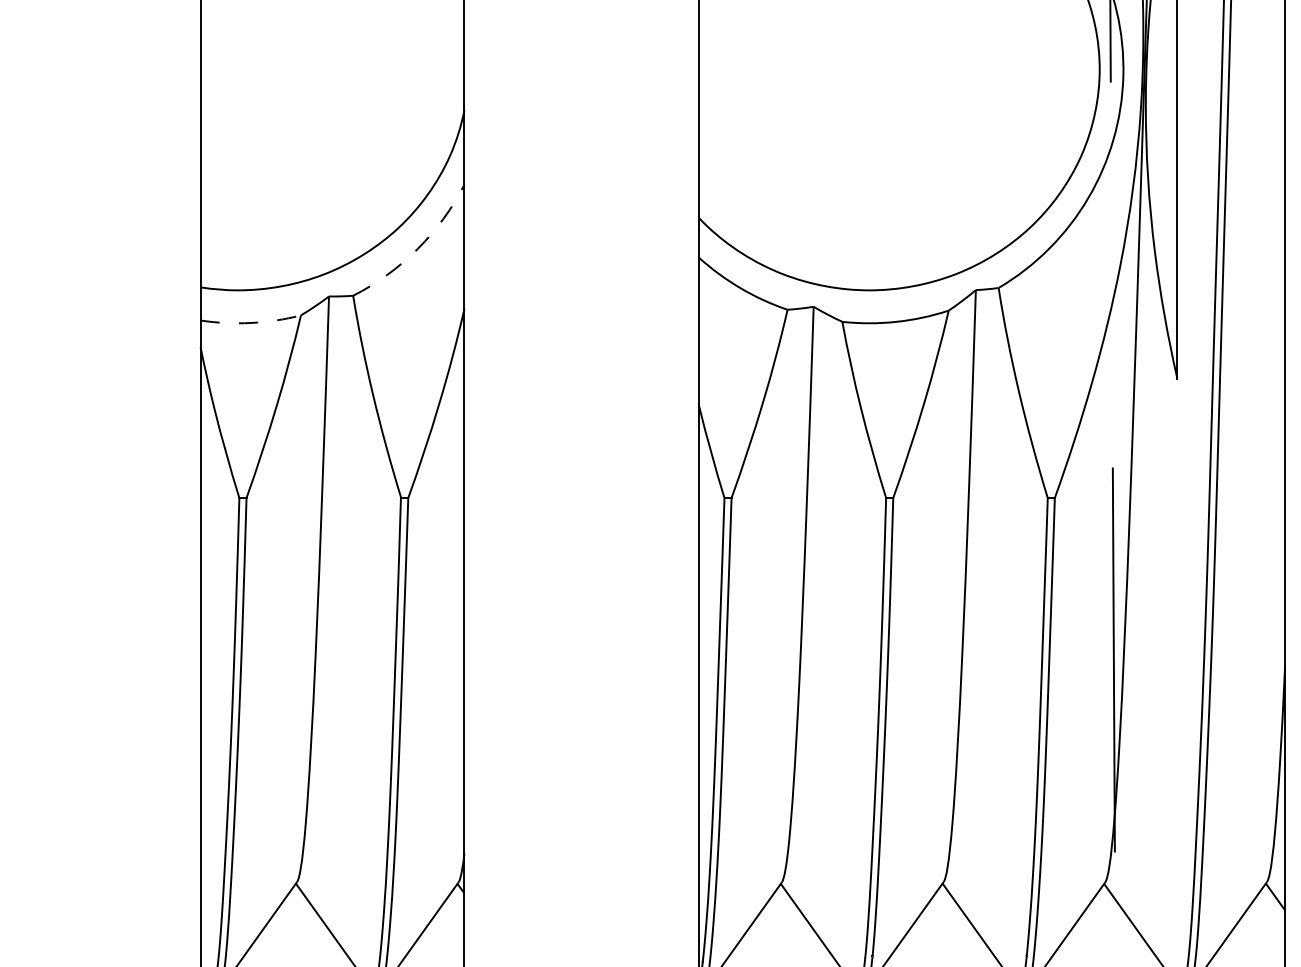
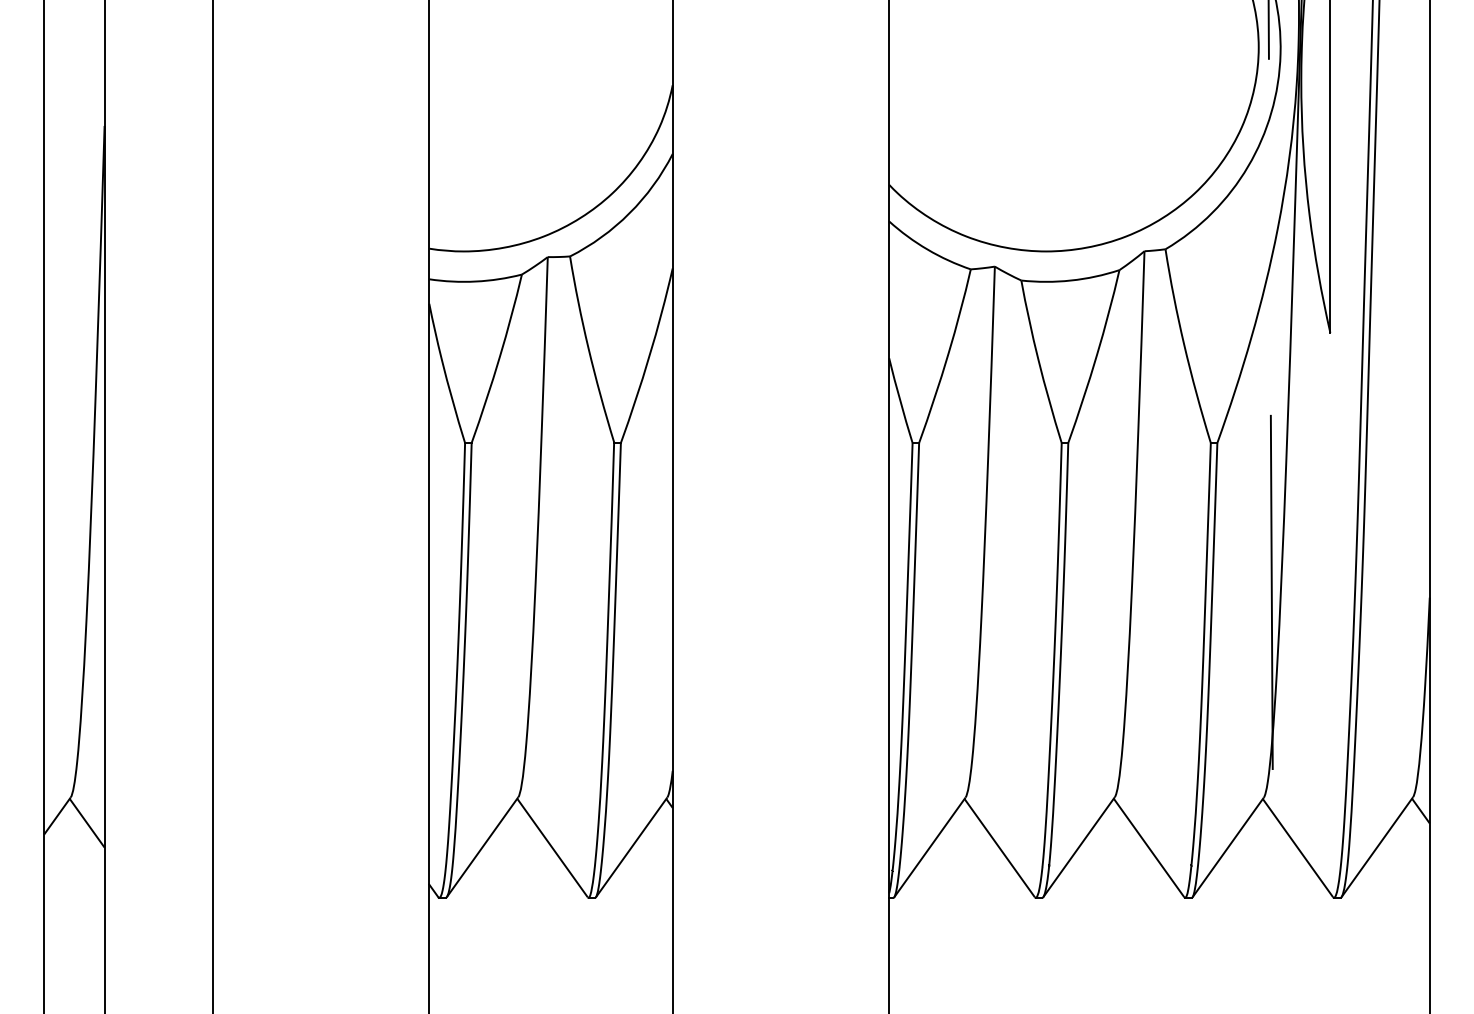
arc: (417, 249) -> (629, 213), dashed -> solid
arc: (250, 322) -> (475, 281), dashed -> solid

